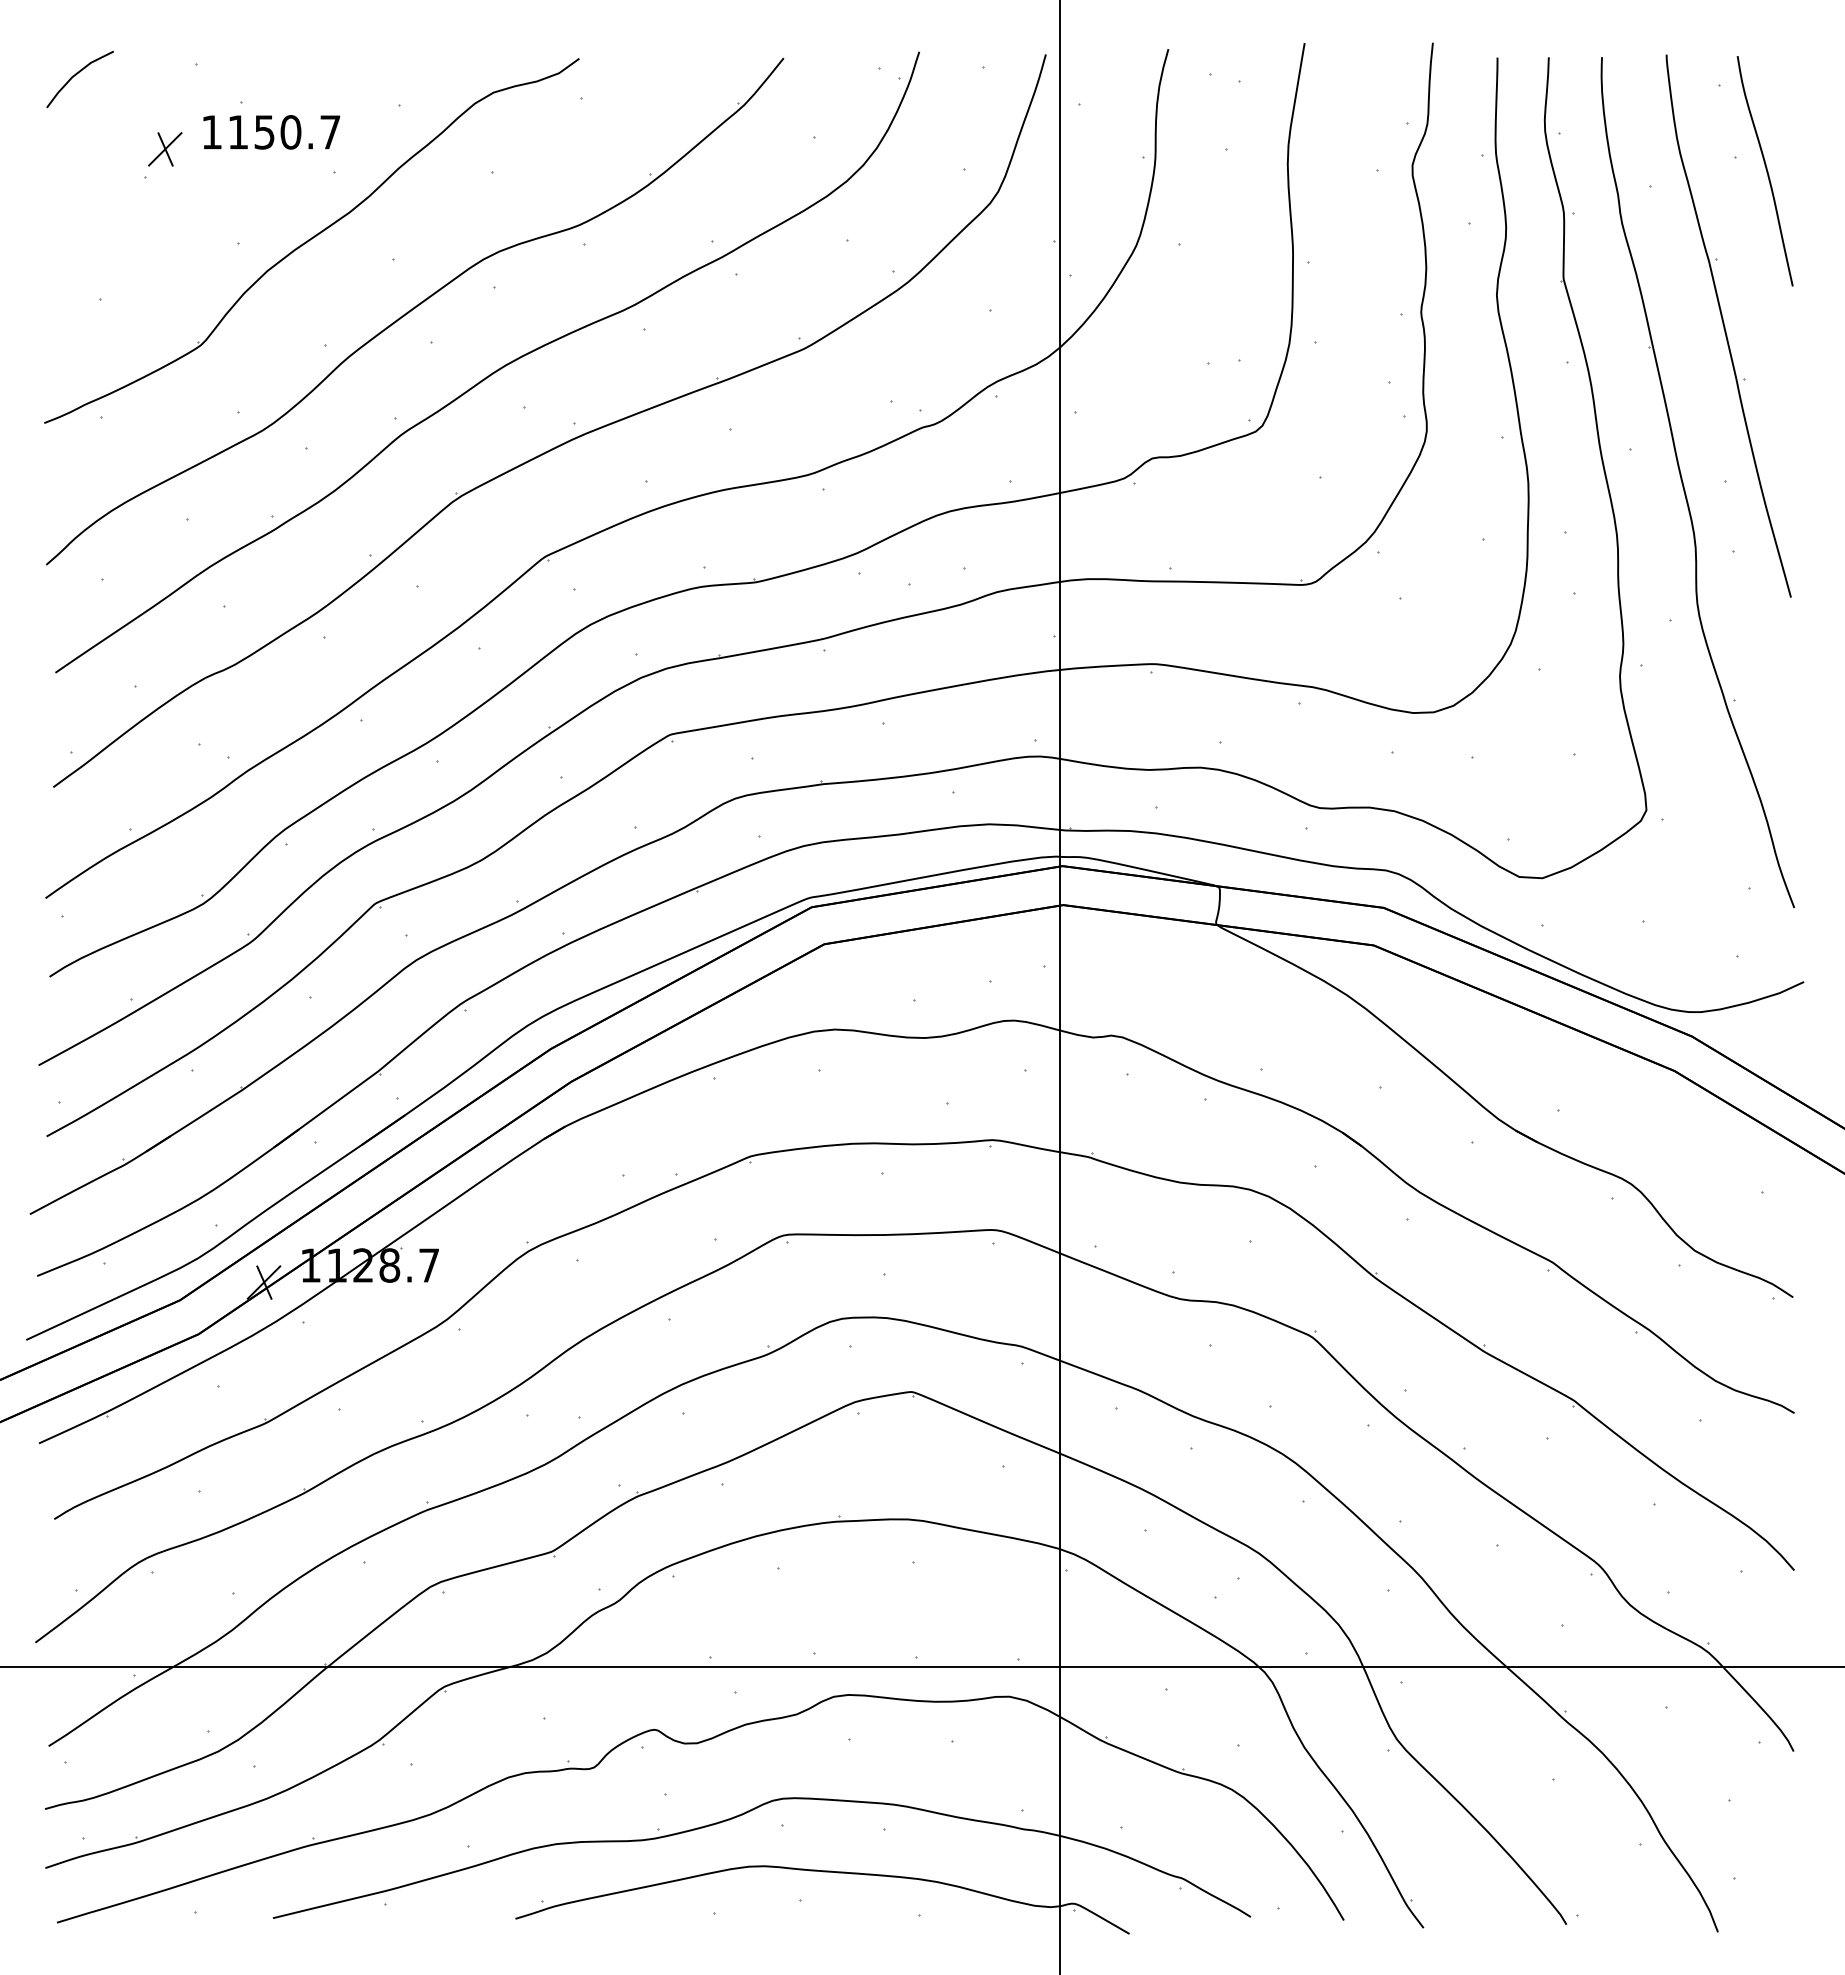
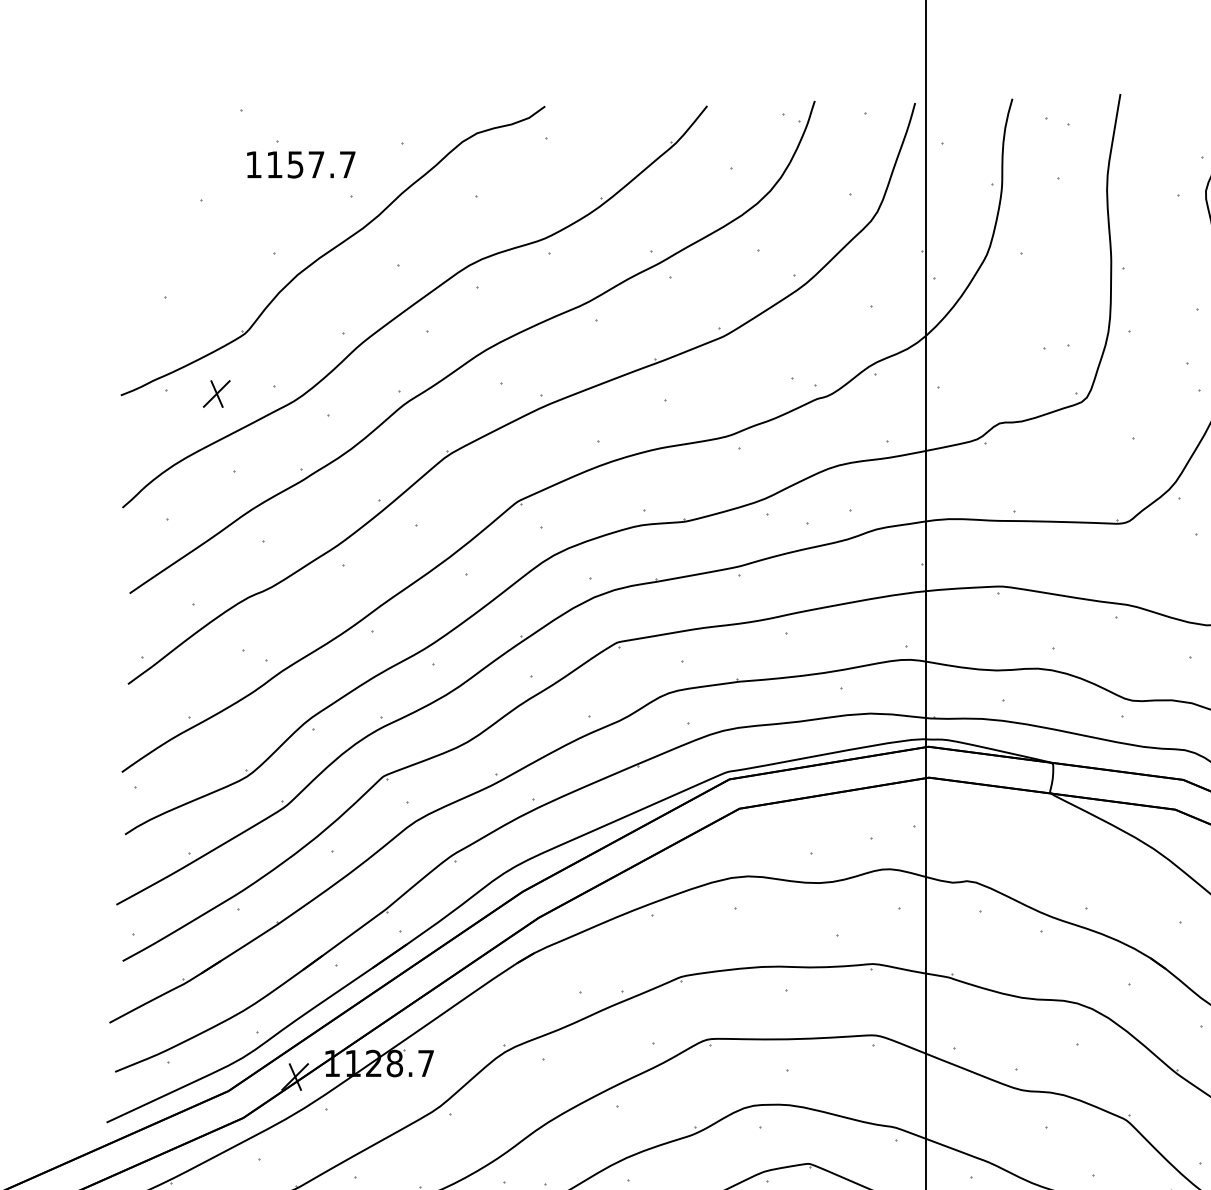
line: (76, 75) -> (146, 119), removed
text: (290, 132) -> (316, 164), 1150.7 -> 1157.7
part: (165, 149) -> (216, 394), moved

